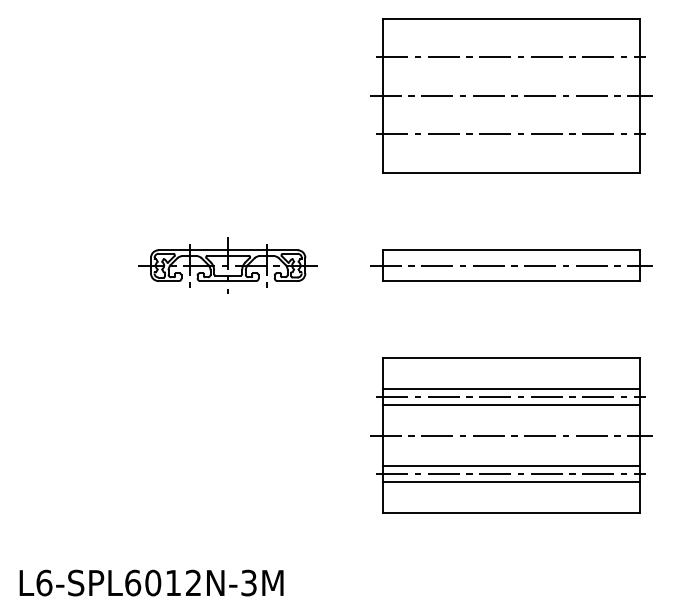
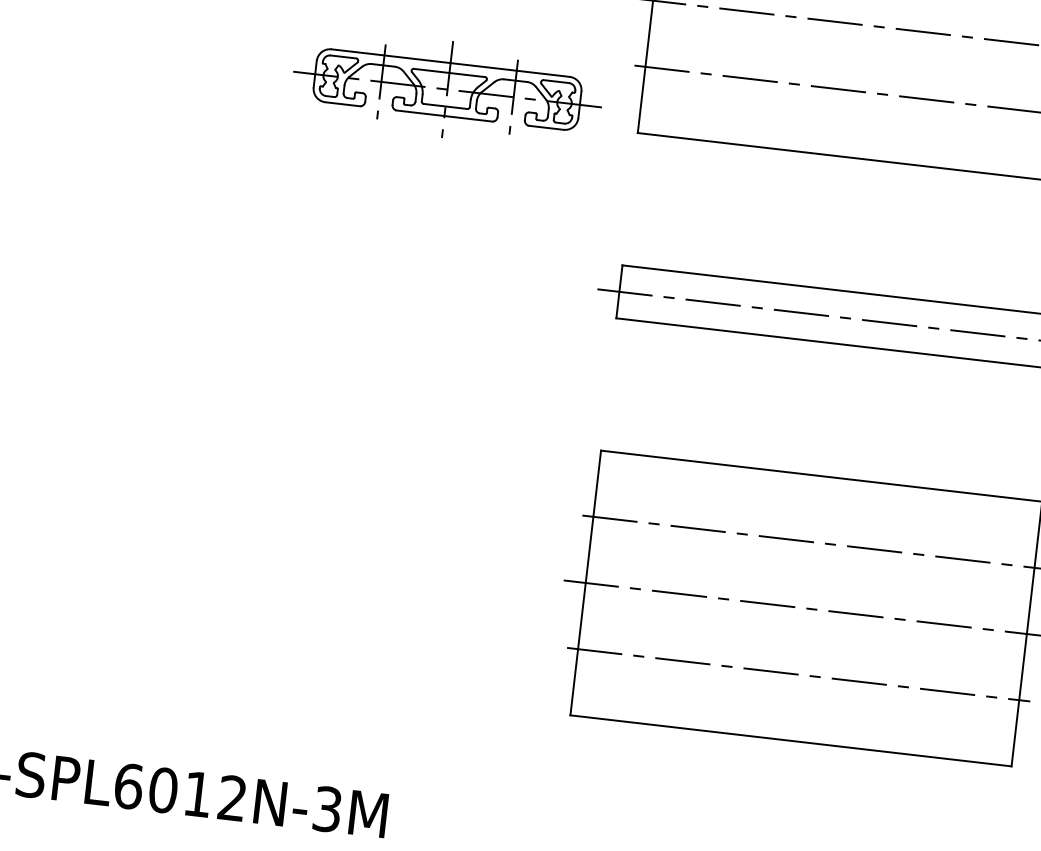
part: (227, 265) -> (446, 89), moved
line: (510, 388) -> (814, 527), removed
line: (510, 404) -> (811, 555), removed
line: (510, 466) -> (798, 661), removed
line: (510, 482) -> (795, 688), removed

